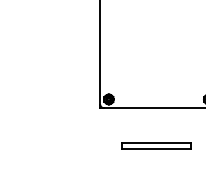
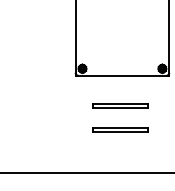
part: (156, 175) -> (120, 129), added

